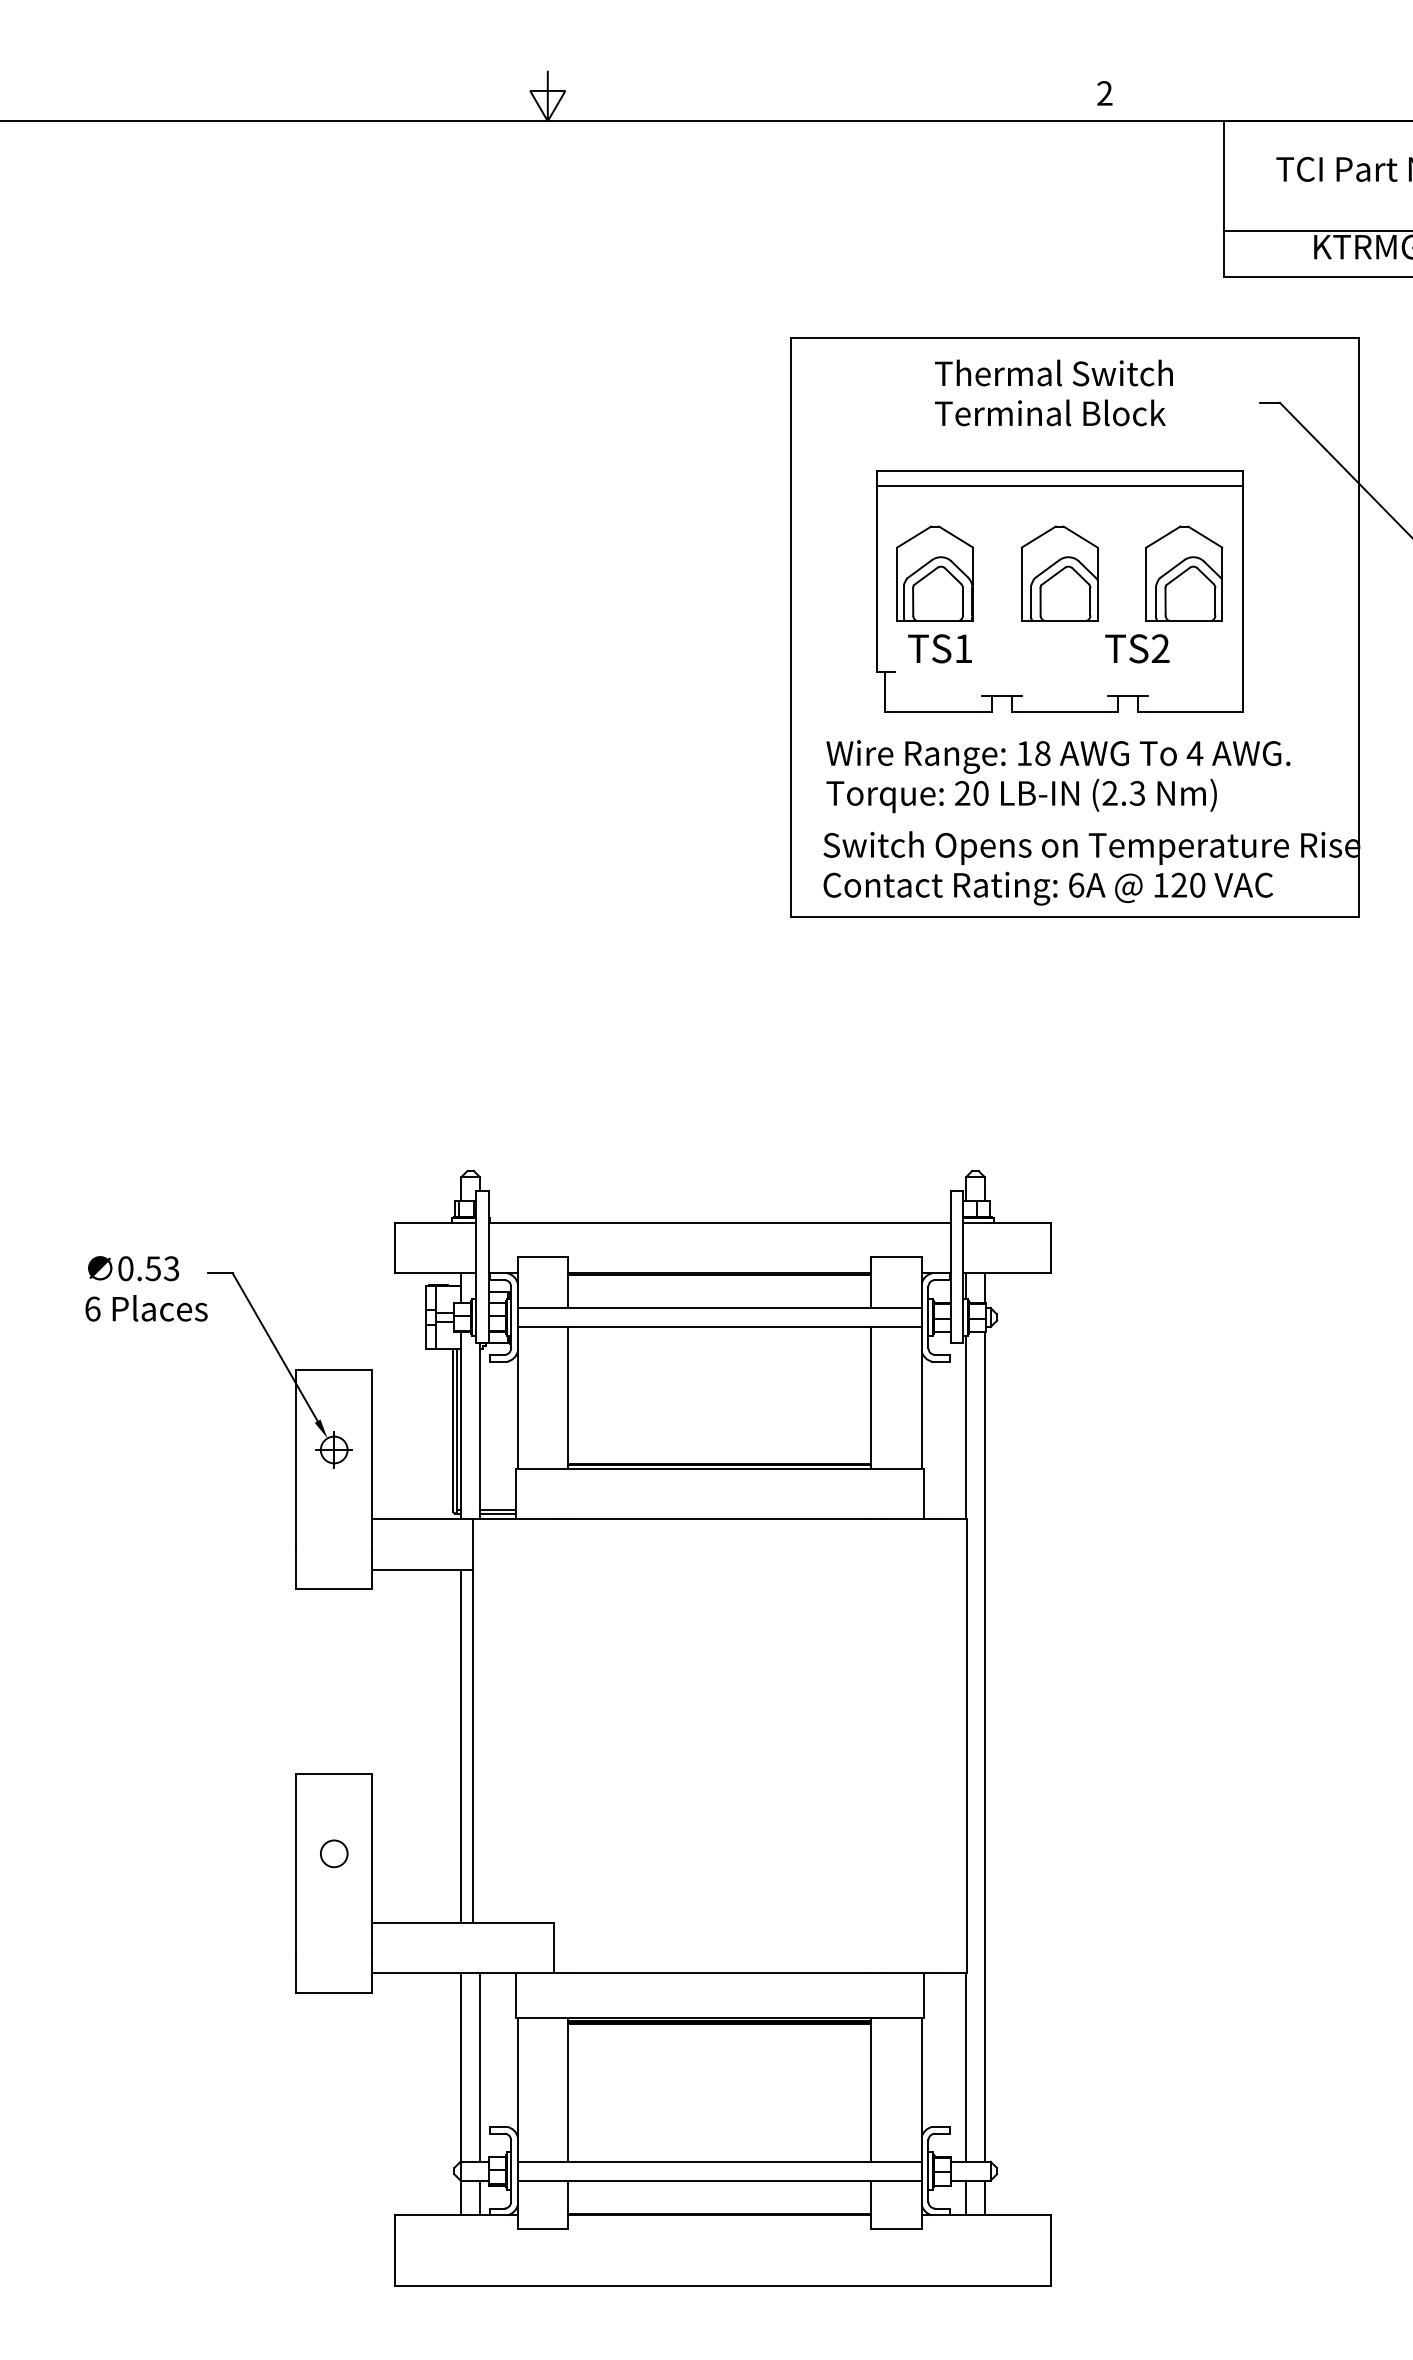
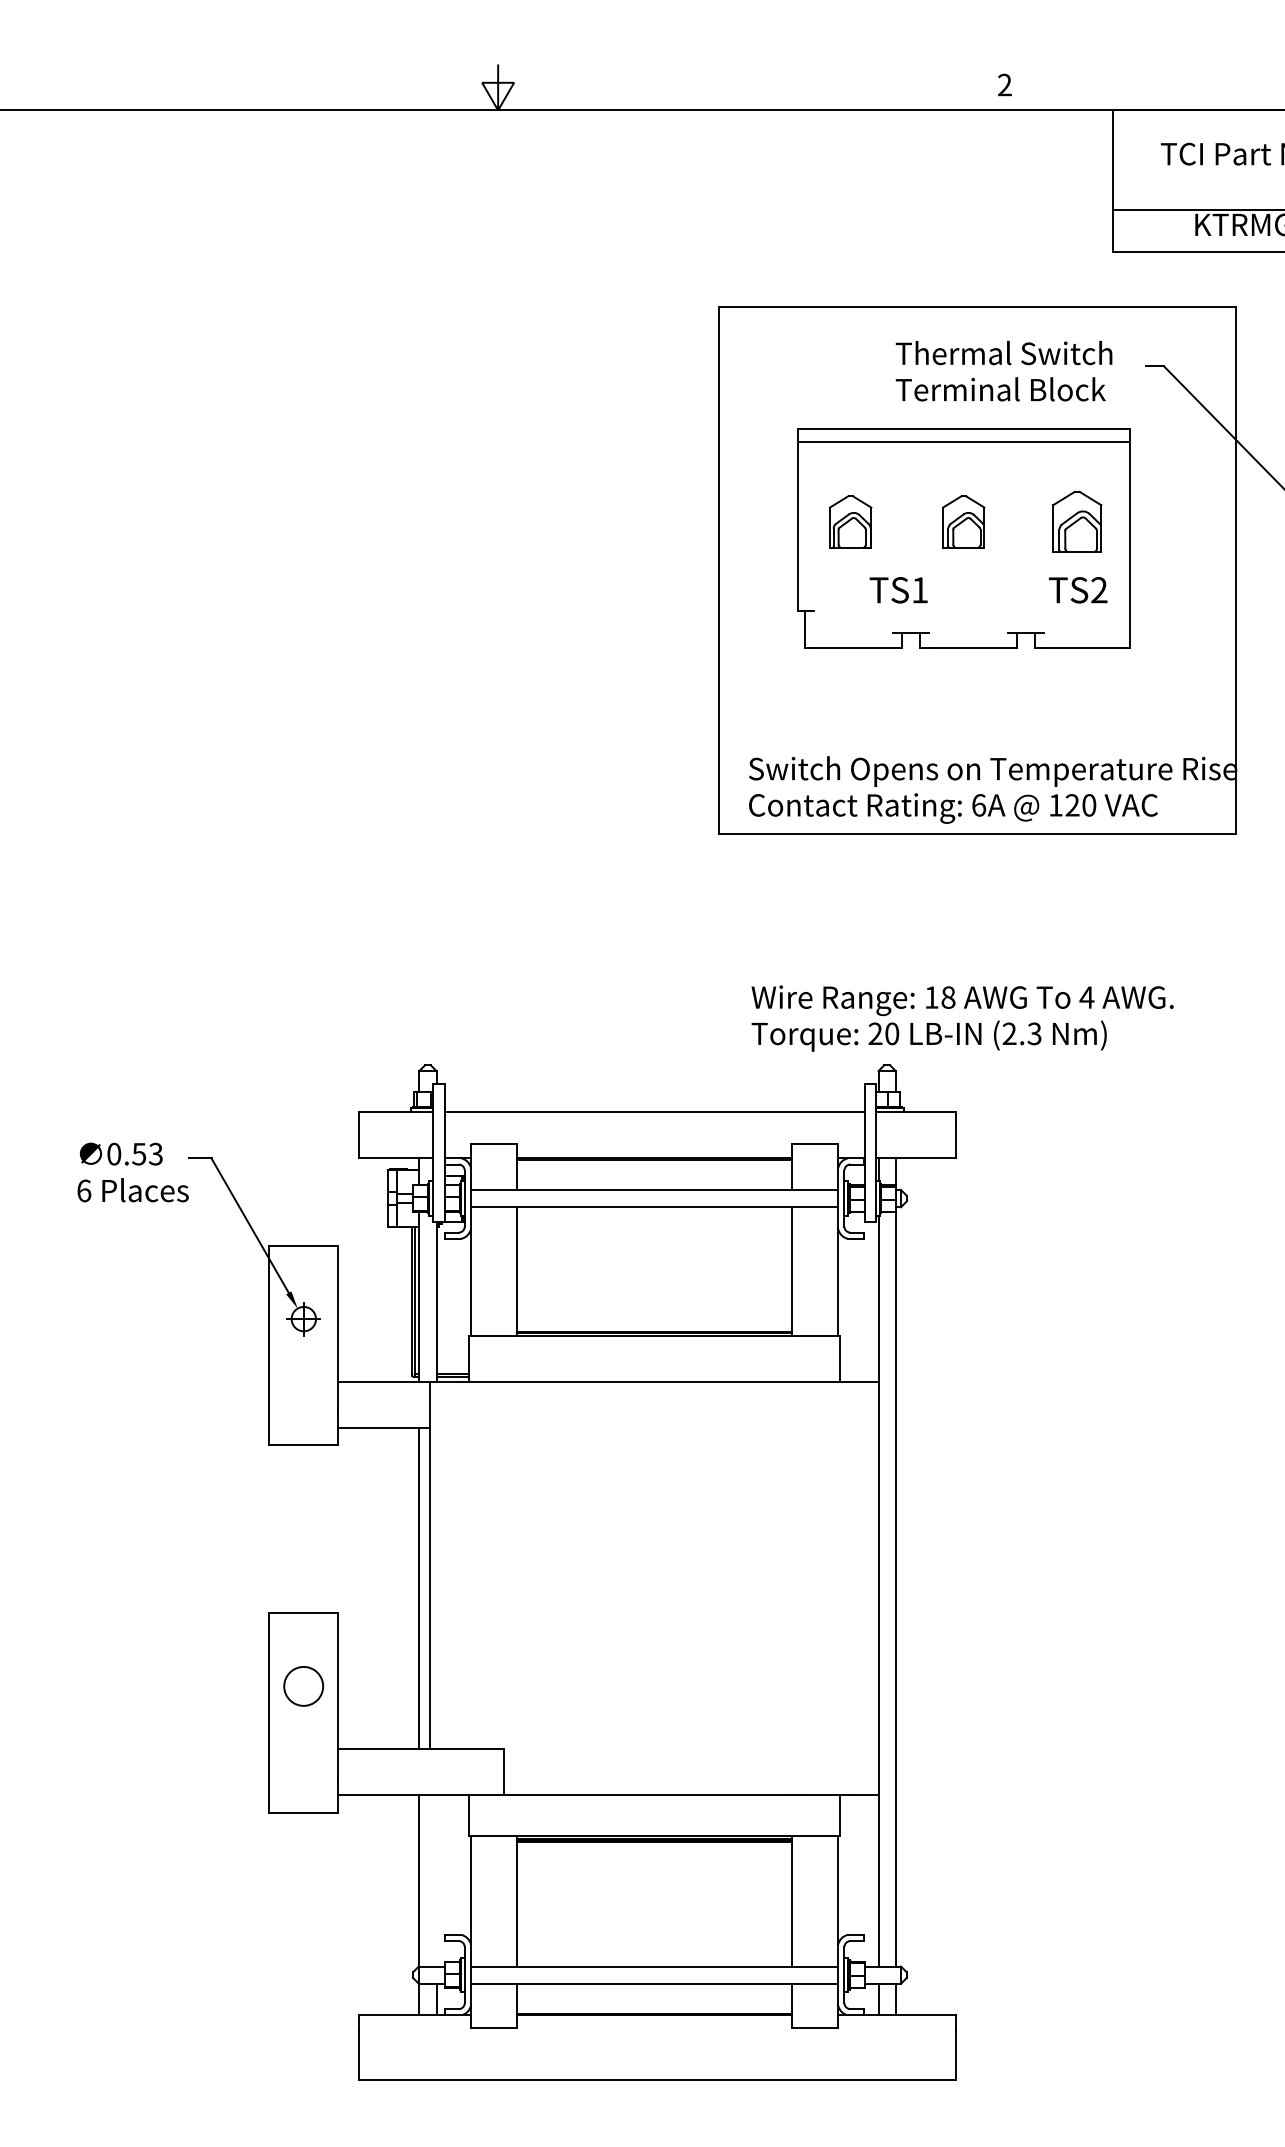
text: (1053, 392) -> (1003, 370), moved
part: (935, 573) -> (850, 521), size x0.6
part: (1059, 573) -> (963, 521), size x0.6
part: (1184, 573) -> (1077, 521), size x0.7
text: (1038, 648) -> (988, 589), moved
text: (1058, 776) -> (962, 1018), moved
circle: (334, 1853) -> (304, 1686), size x1.6
line: (480, 2067) -> (436, 1880), removed

